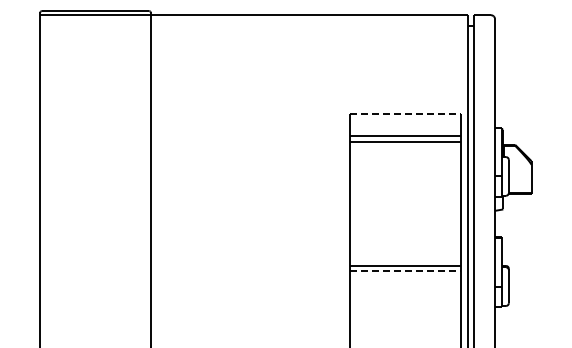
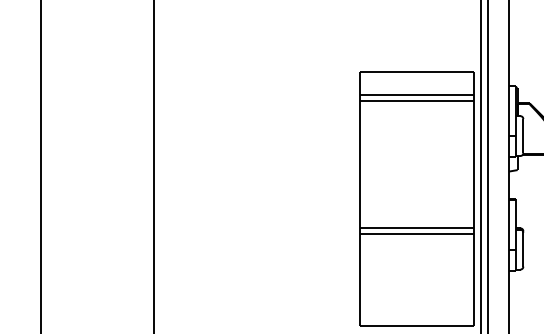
line: (406, 114) -> (417, 72), dashed -> solid
line: (406, 271) -> (417, 234), dashed -> solid

